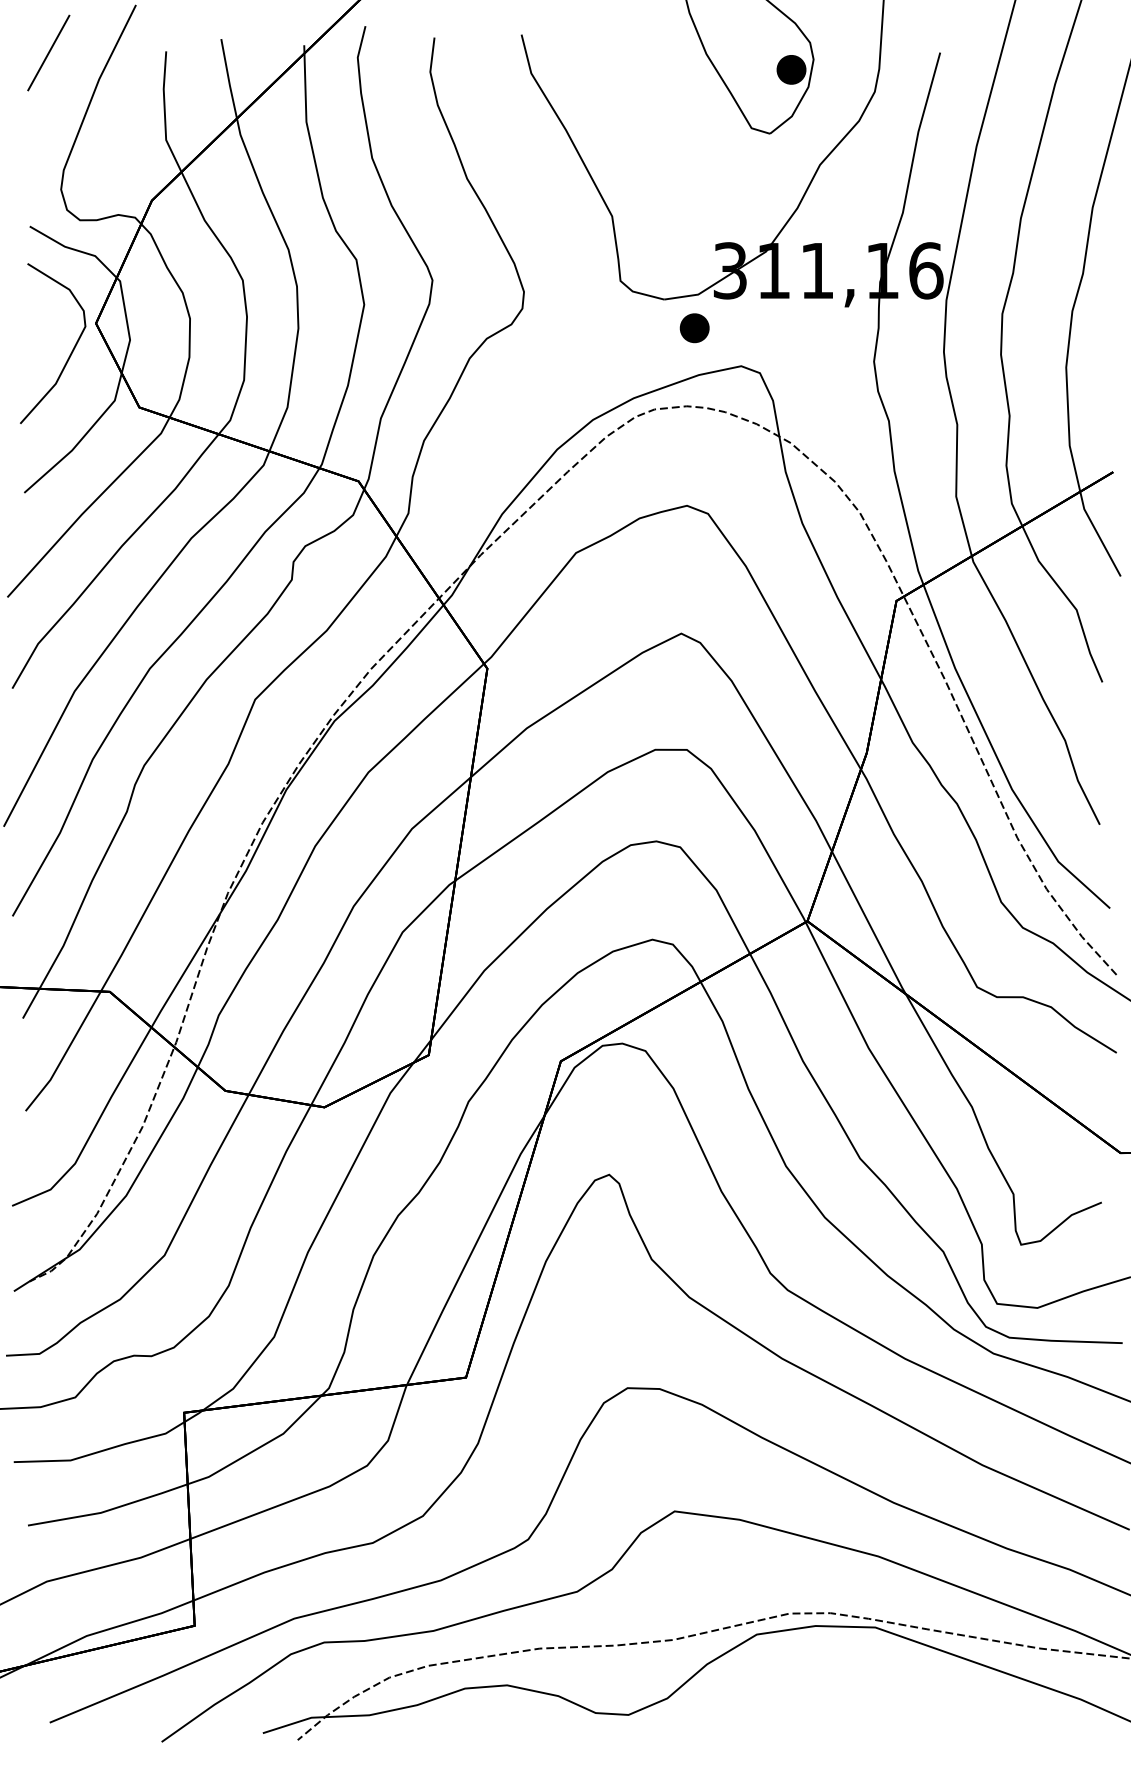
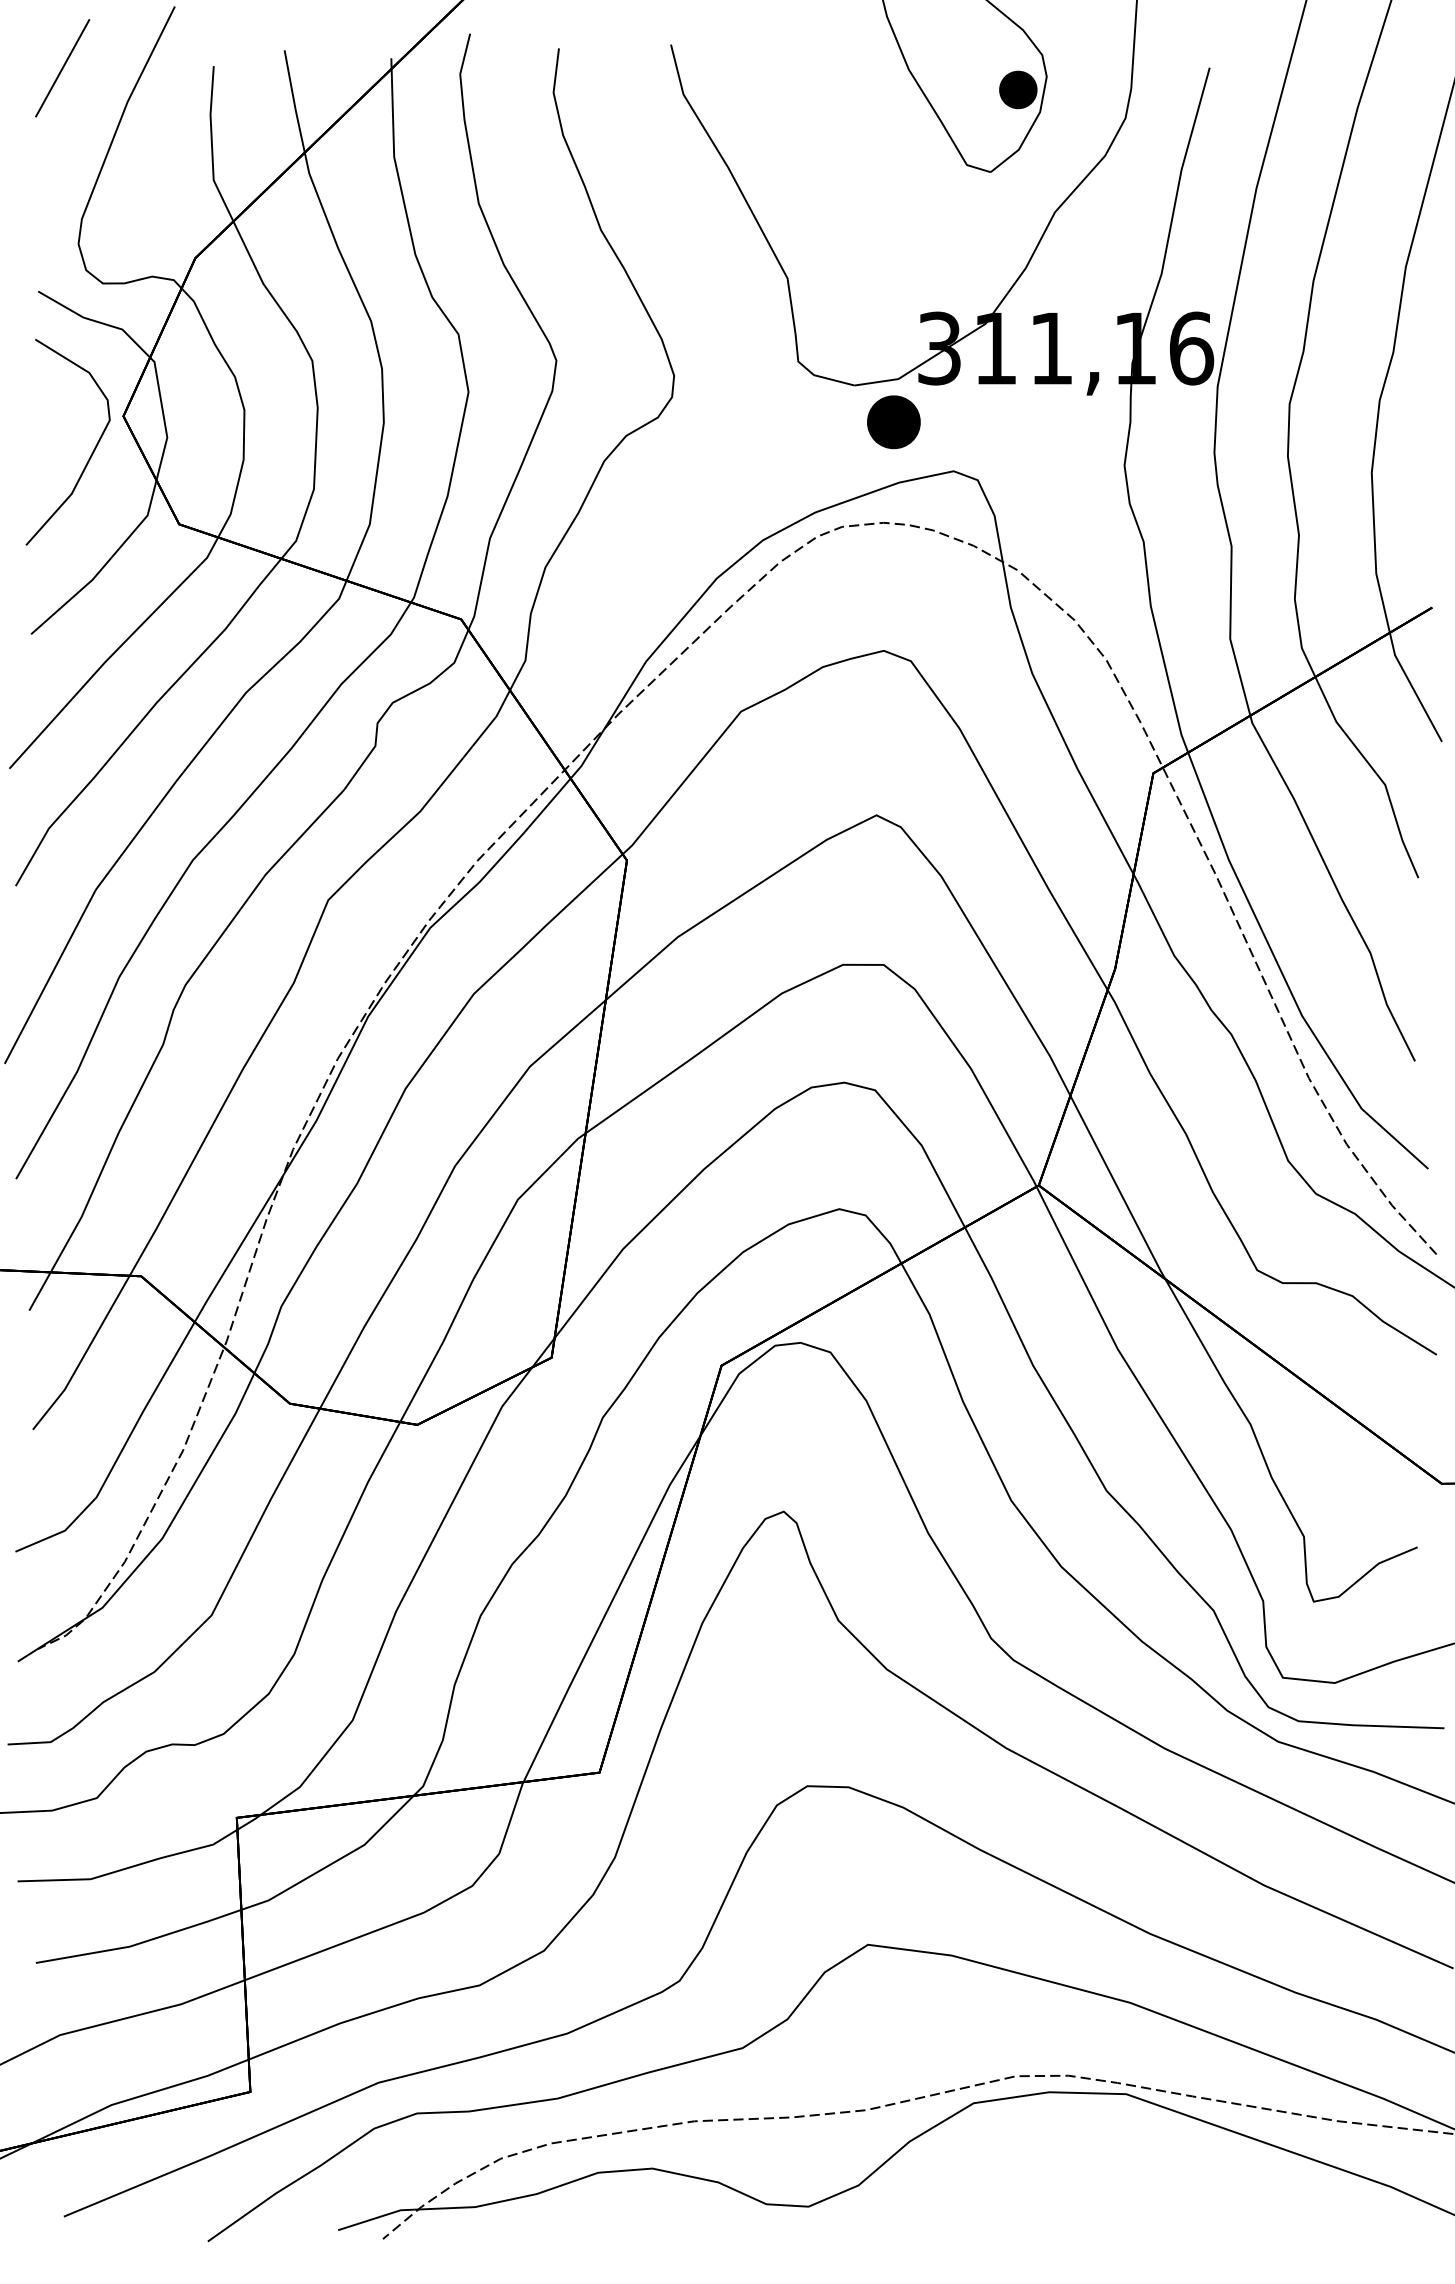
part: (694, 328) -> (893, 422), size x1.4

